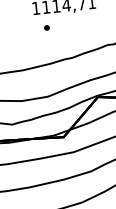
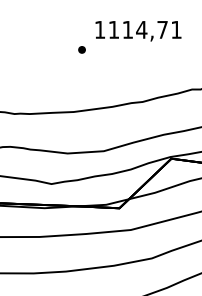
part: (46, 27) -> (81, 49), moved

